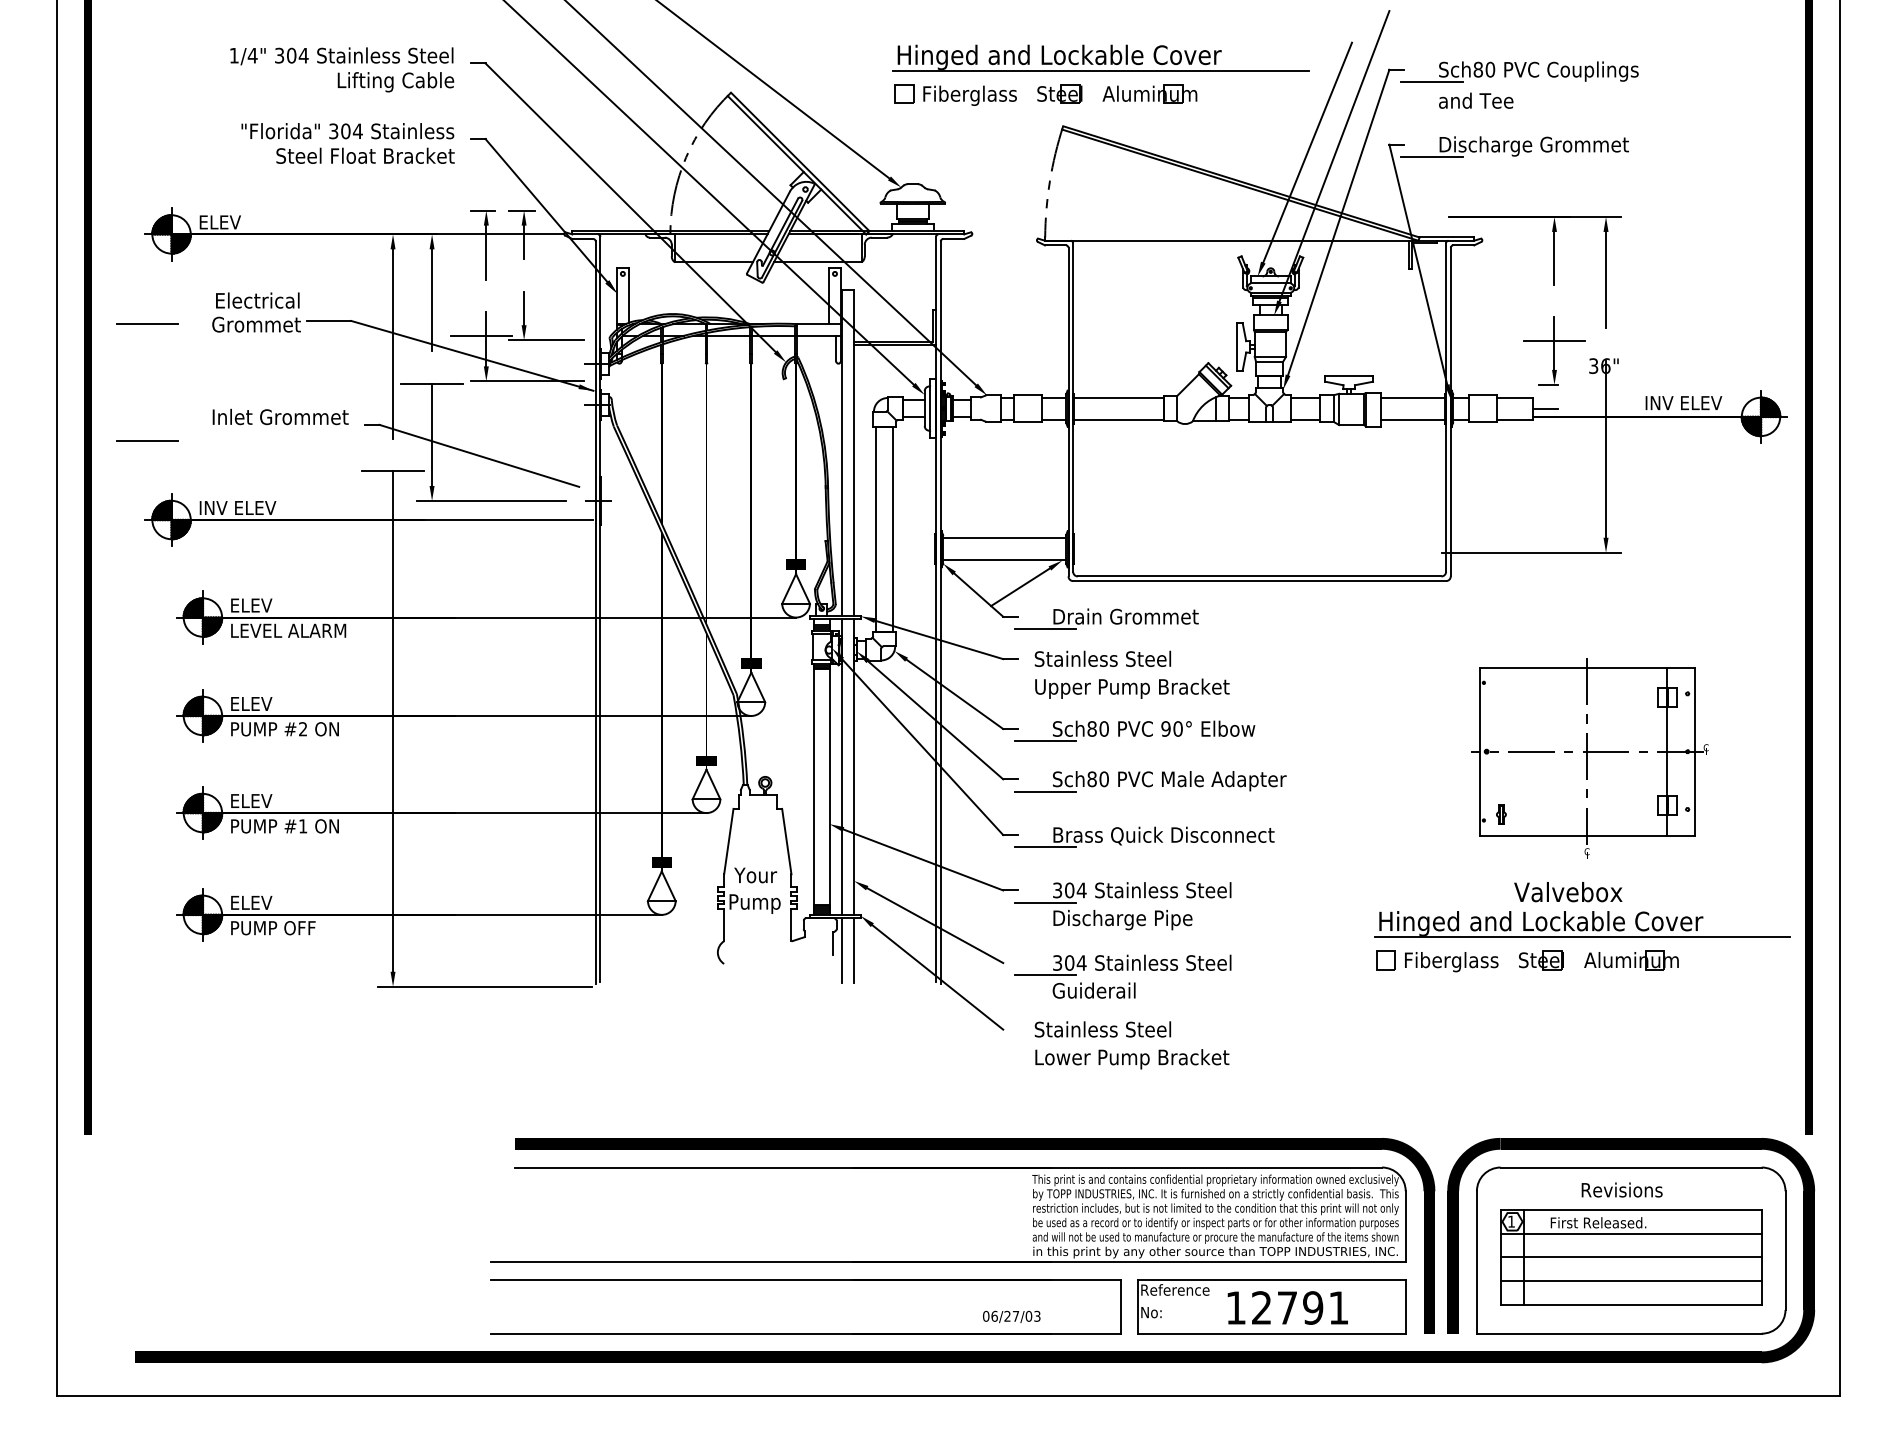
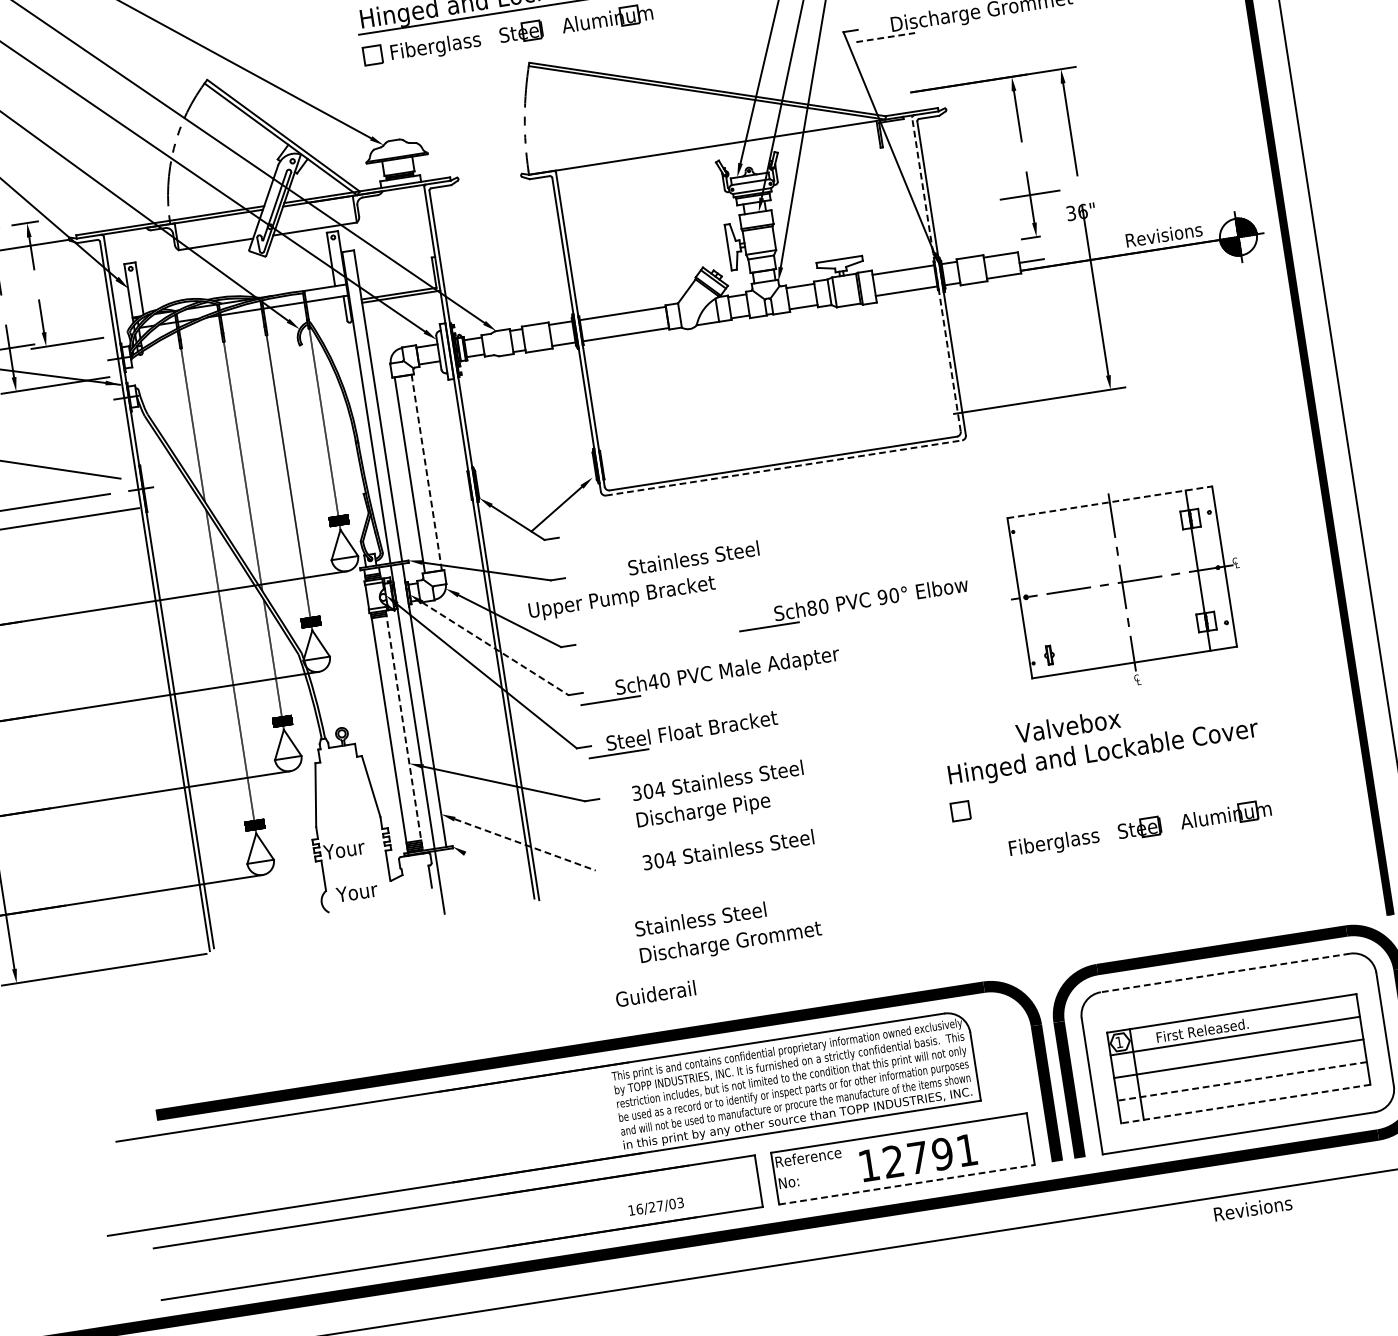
line: (1431, 156) -> (885, 37), solid -> dashed
text: (1685, 402) -> (1164, 234), INV ELEV -> Revisions
line: (1446, 406) -> (936, 273), solid -> dashed
line: (893, 529) -> (426, 472), solid -> dashed
line: (1004, 538) -> (534, 465), removed
line: (1004, 560) -> (537, 486), removed
line: (1260, 581) -> (784, 468), solid -> dashed
part: (1106, 618) -> (643, 526), removed
text: (1102, 658) -> (693, 557), moved
line: (1587, 667) -> (1109, 502), solid -> dashed
text: (1132, 688) -> (622, 598), moved
line: (935, 720) -> (495, 649), solid -> dashed
part: (1134, 730) -> (852, 603), moved
text: (1092, 779) -> (653, 682), Sch80 -> Sch40
line: (829, 789) -> (404, 730), solid -> dashed
text: (1154, 835) -> (721, 726), Brass Quick Disconnect -> Steel Float Bracket
text: (755, 875) -> (356, 892), moved
text: (1568, 892) -> (1068, 726), moved
line: (1045, 902) -> (627, 806), removed
text: (754, 903) -> (349, 850), Pump -> Your
line: (935, 925) -> (525, 844), solid -> dashed
line: (1582, 936) -> (1144, 759), removed
line: (854, 950) -> (451, 880), removed
part: (1541, 961) -> (1140, 829), moved
line: (1045, 975) -> (637, 876), removed
line: (937, 977) -> (535, 894), removed
text: (1093, 990) -> (655, 993), moved
text: (1133, 1059) -> (734, 943), Lower Pump Bracket -> Discharge Grommet
line: (1631, 1167) -> (1225, 972), solid -> dashed
part: (948, 1168) -> (530, 1078), moved
text: (1621, 1189) -> (1252, 1208), moved
line: (1631, 1281) -> (1242, 1081), solid -> dashed
line: (1631, 1304) -> (1246, 1103), solid -> dashed
text: (986, 1315) -> (631, 1209), 06/27/03 -> 16/27/03
line: (1271, 1333) -> (906, 1184), solid -> dashed

